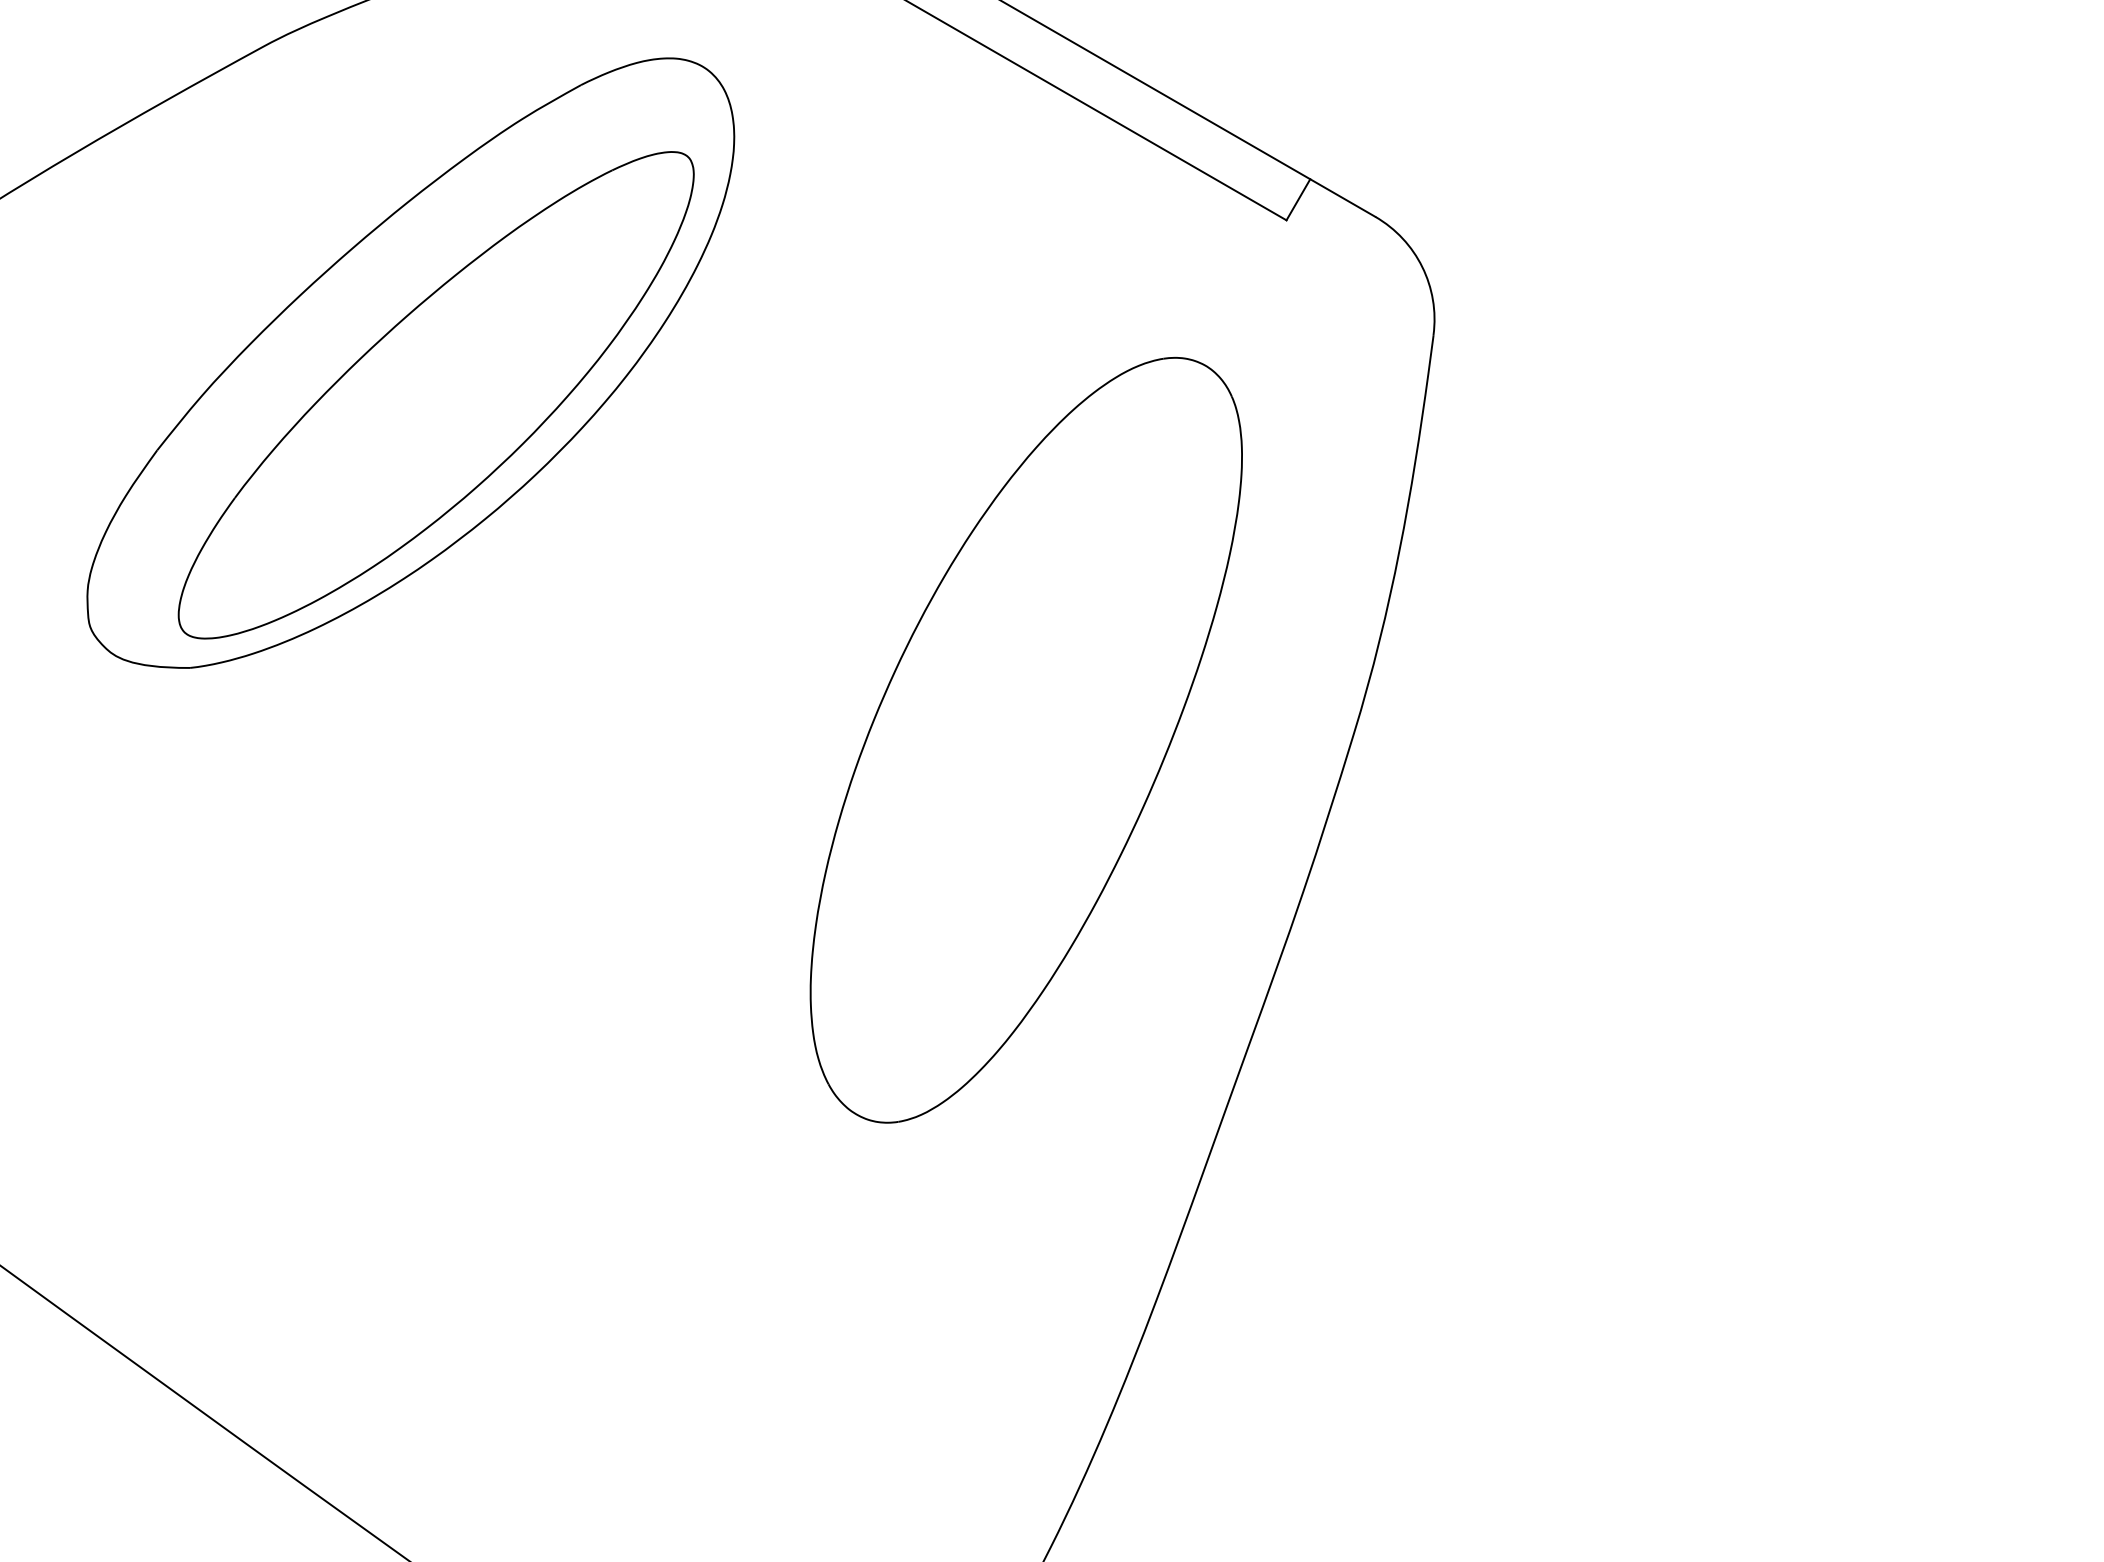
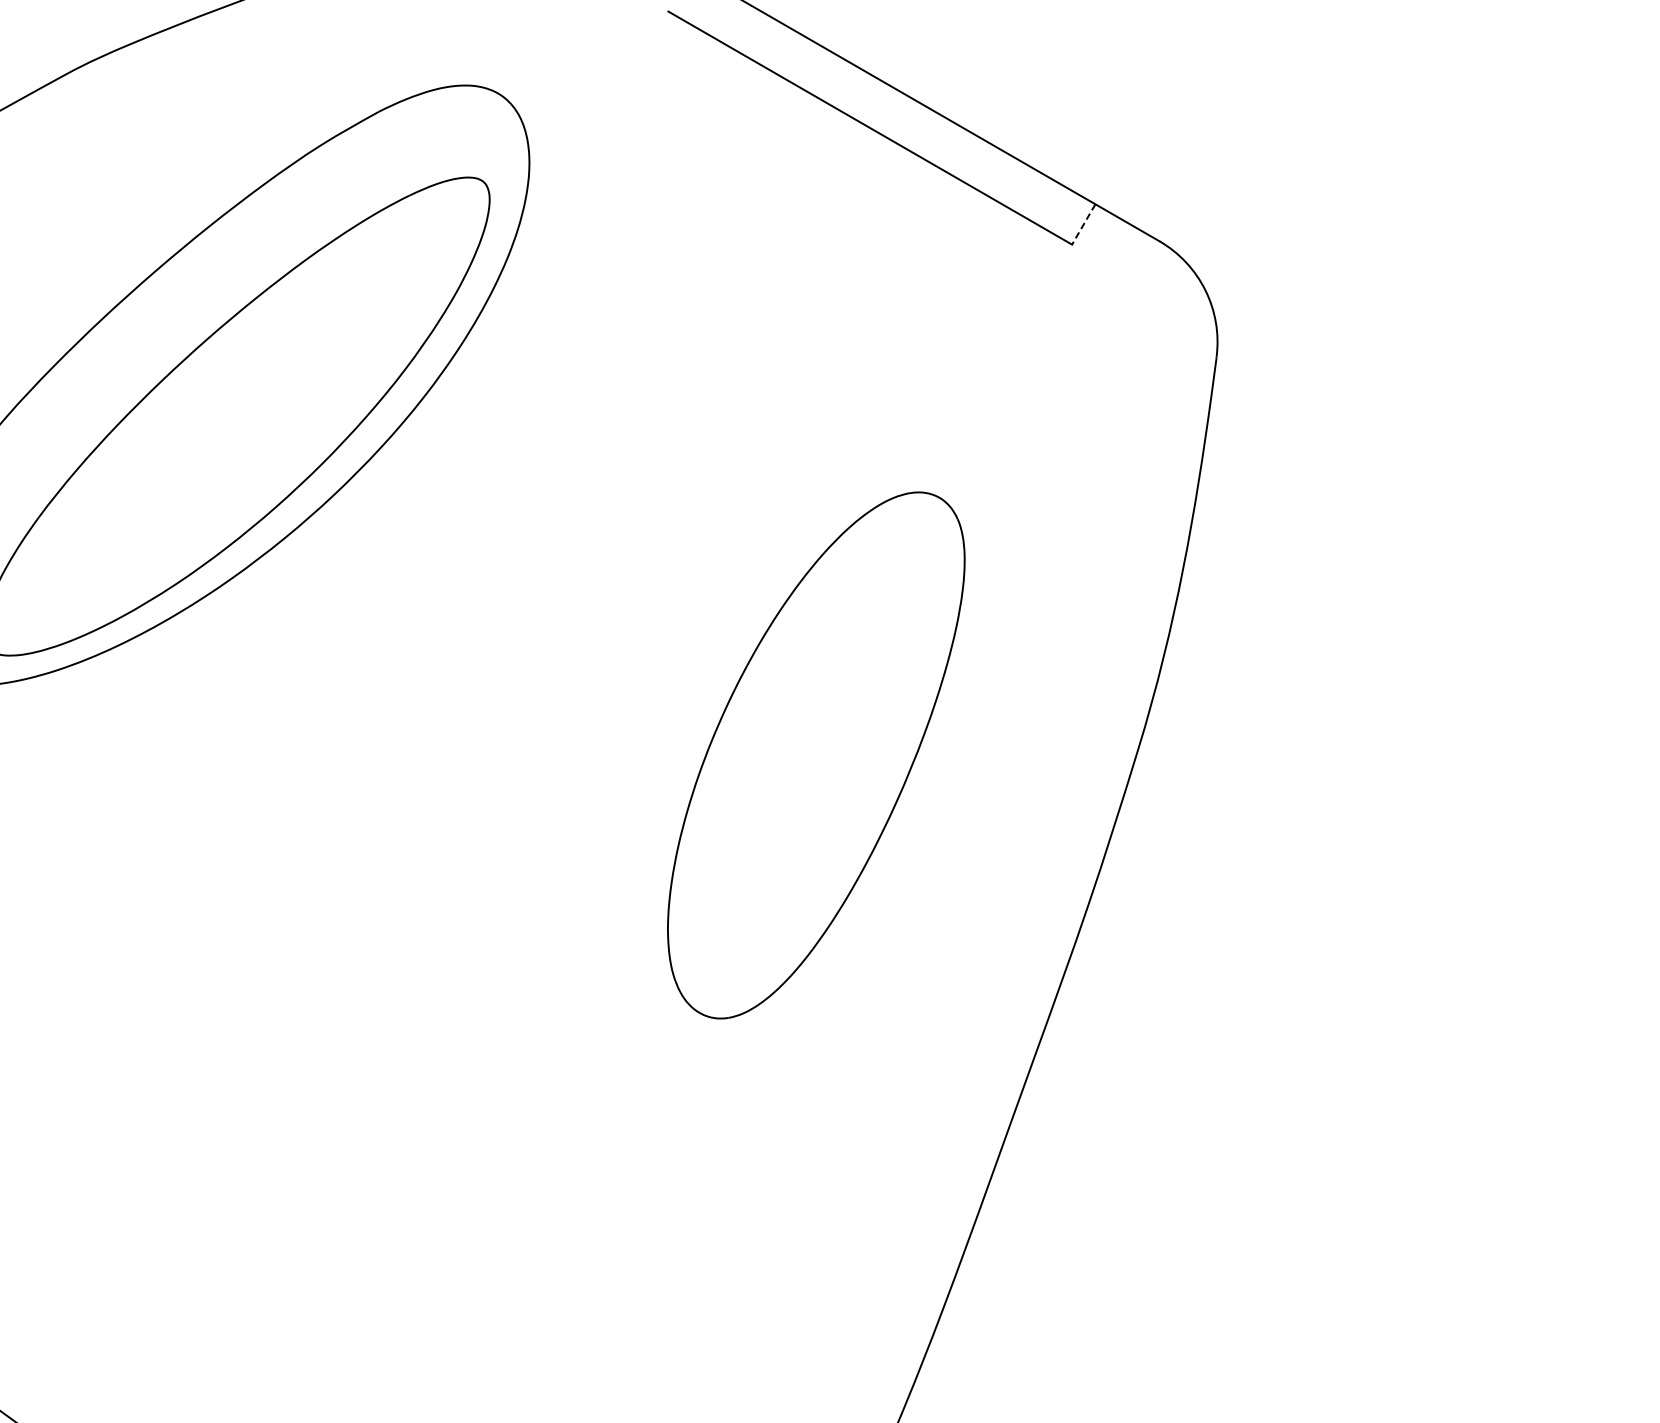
line: (1298, 199) -> (1083, 224), solid -> dashed
part: (1025, 739) -> (815, 754), size x0.7

